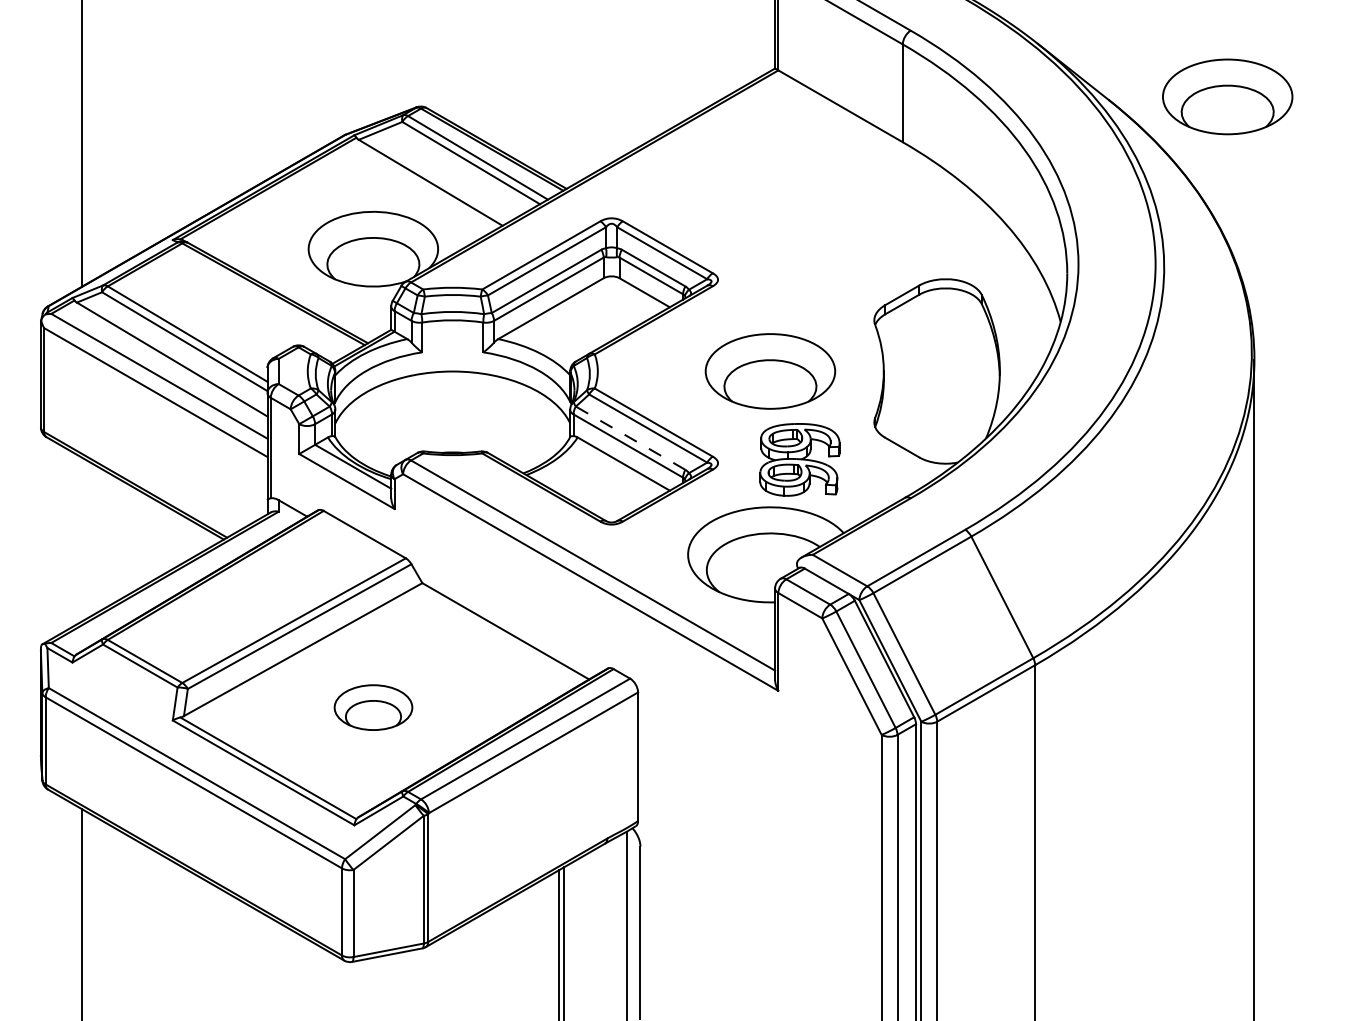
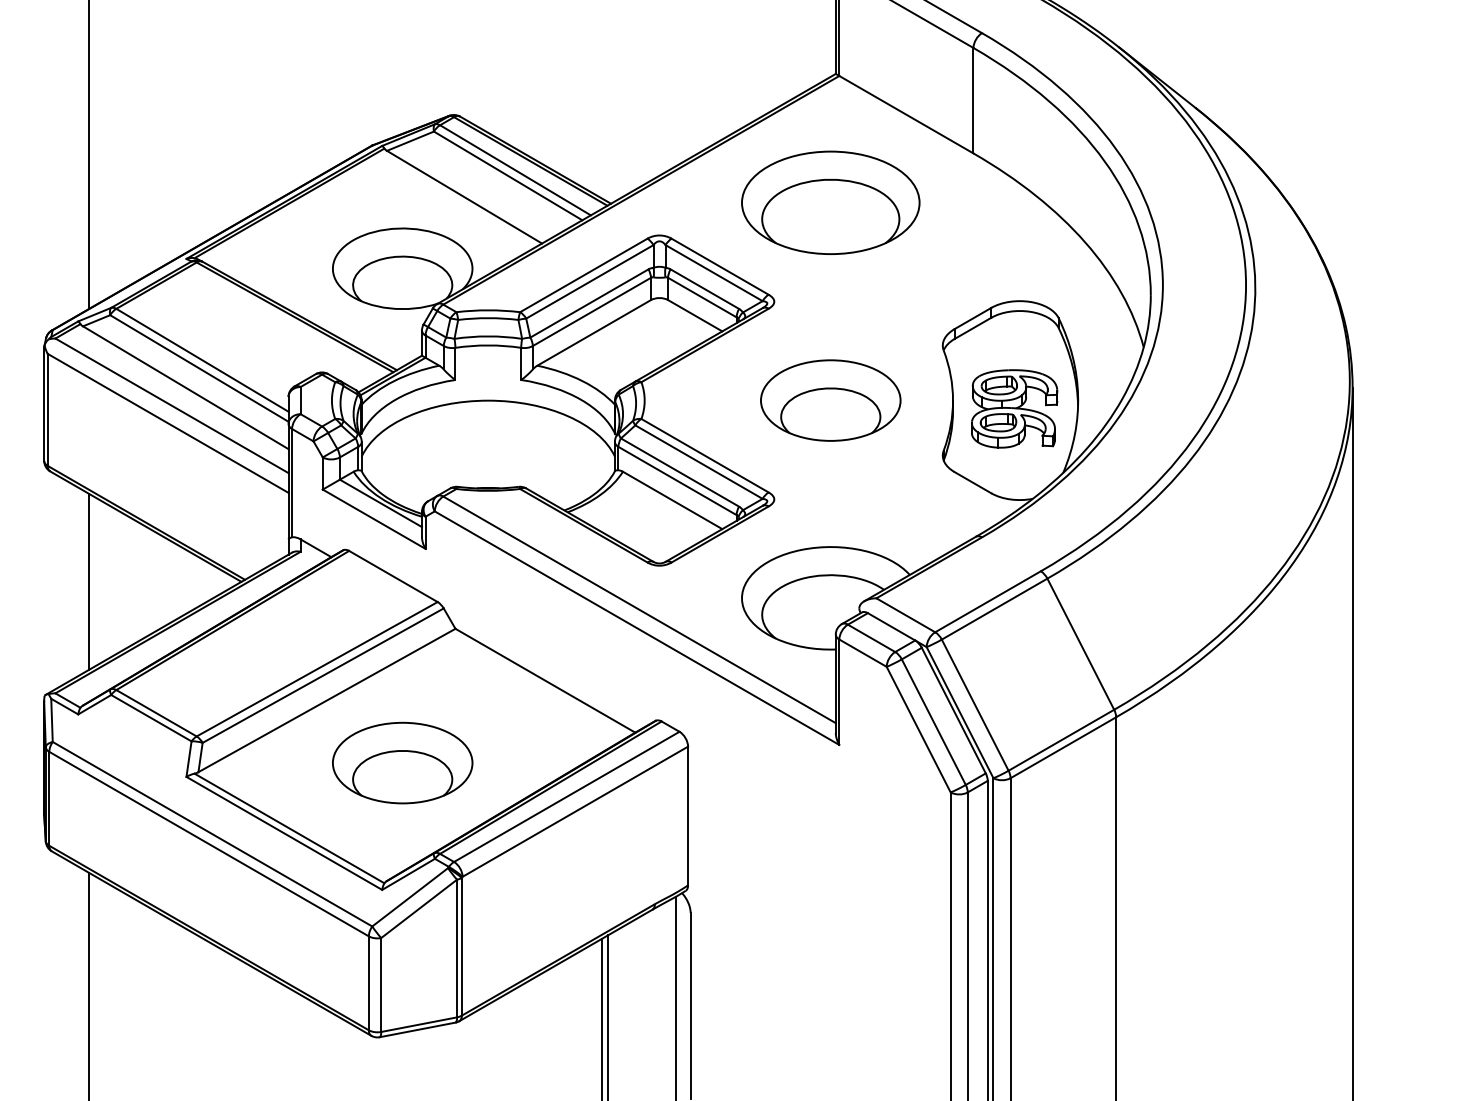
part: (1227, 96) -> (1323, 104), removed
part: (770, 187) -> (830, 202), added
line: (630, 438) -> (679, 472), dashed -> solid
part: (799, 459) -> (1014, 408), moved
line: (81, 539) -> (88, 581), added
part: (373, 707) -> (402, 762), size x1.67

